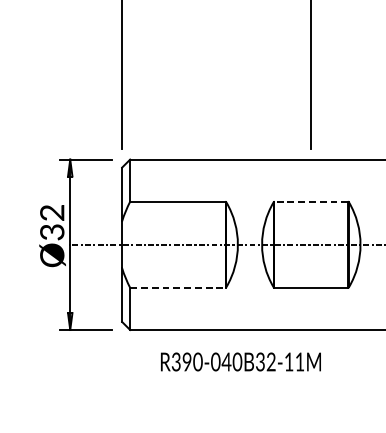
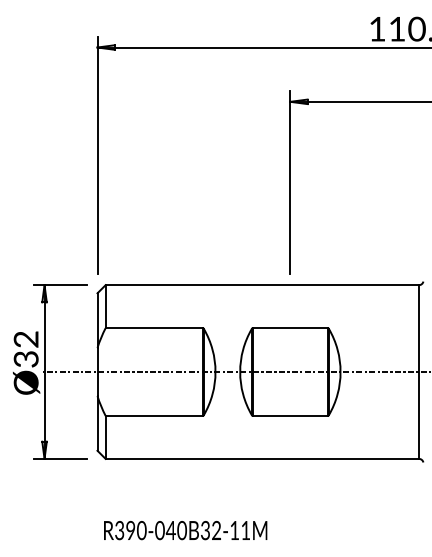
line: (311, 202) -> (290, 328), dashed -> solid
line: (178, 287) -> (154, 415), dashed -> solid
text: (240, 361) -> (185, 530), moved

